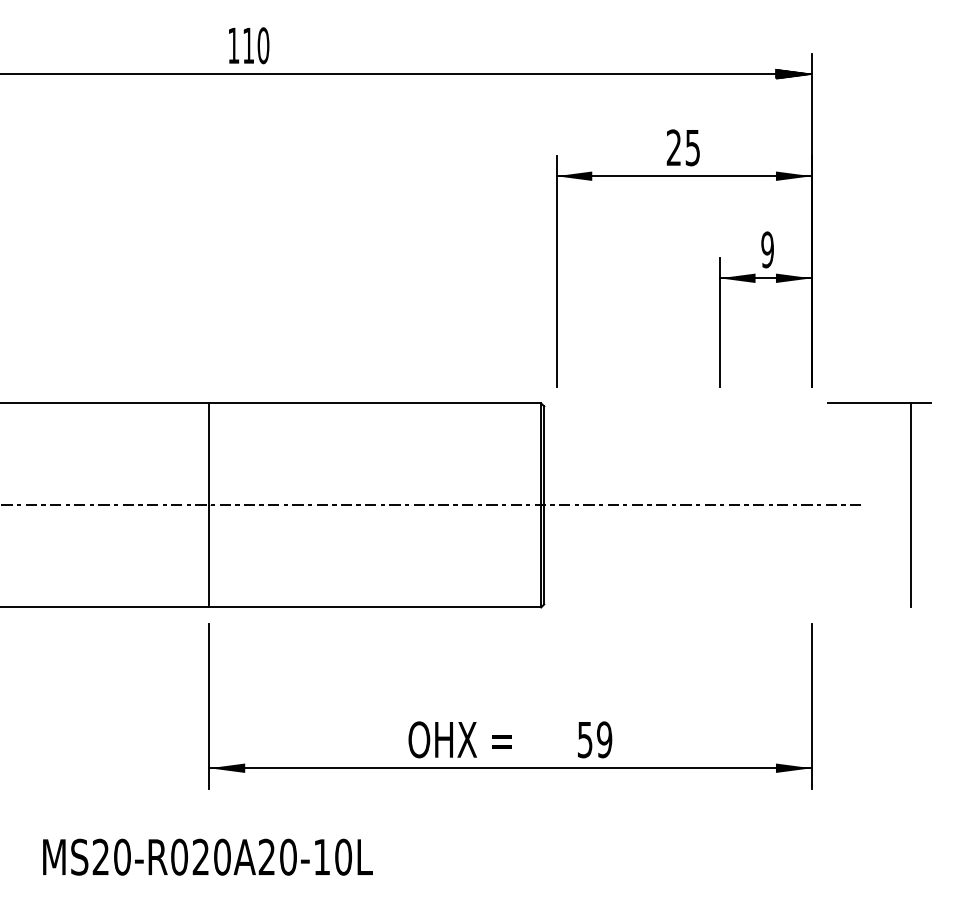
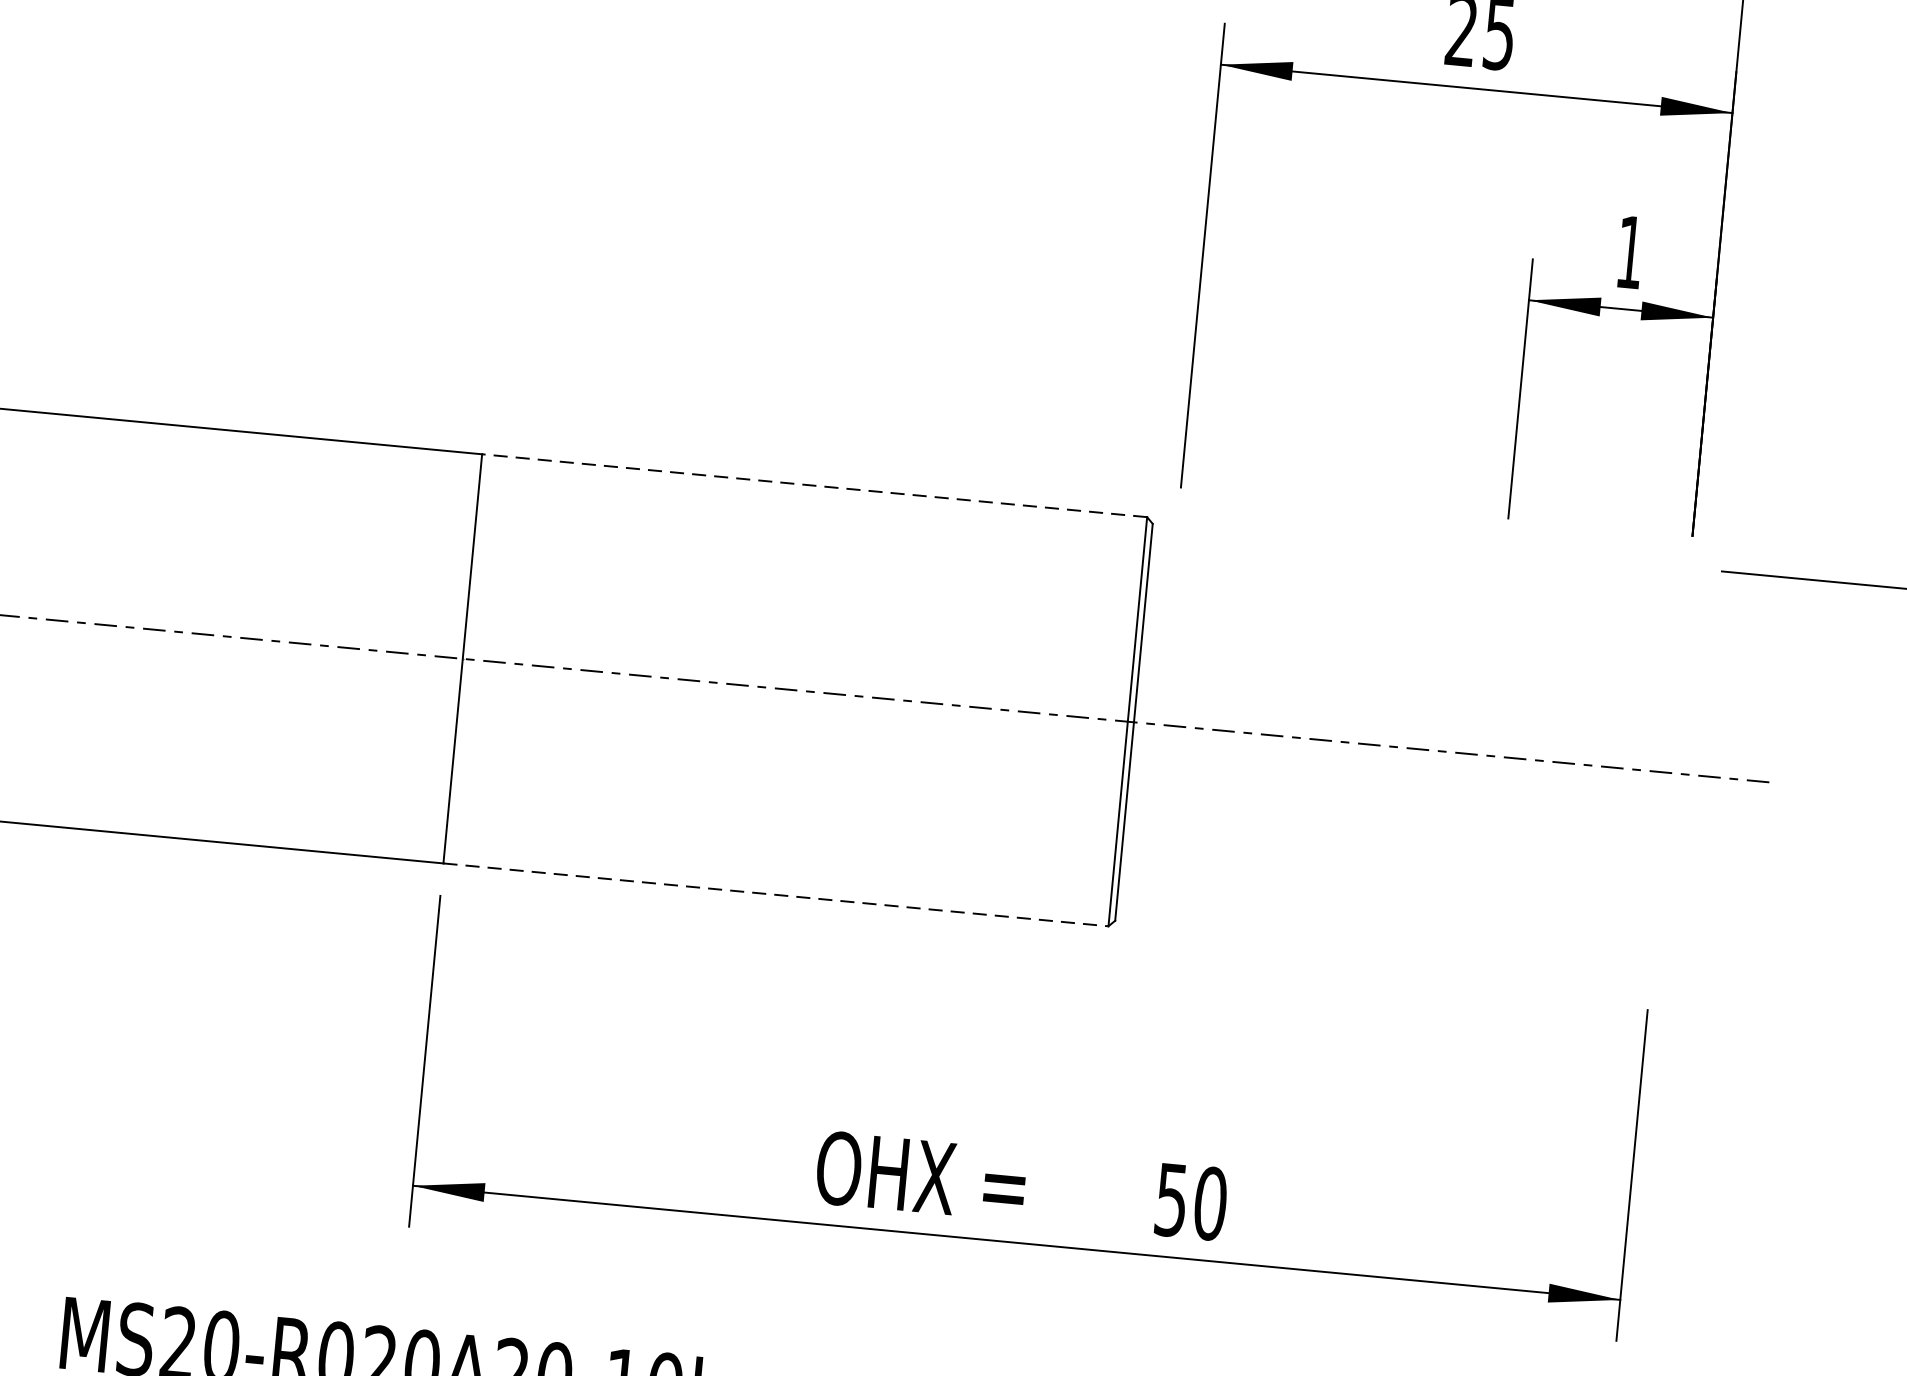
text: (767, 249) -> (1630, 251), 9 -> 1
line: (375, 403) -> (814, 486), solid -> dashed
line: (910, 505) -> (1868, 791), removed
line: (375, 607) -> (776, 894), solid -> dashed
text: (604, 739) -> (1210, 1203), 59 -> 50

